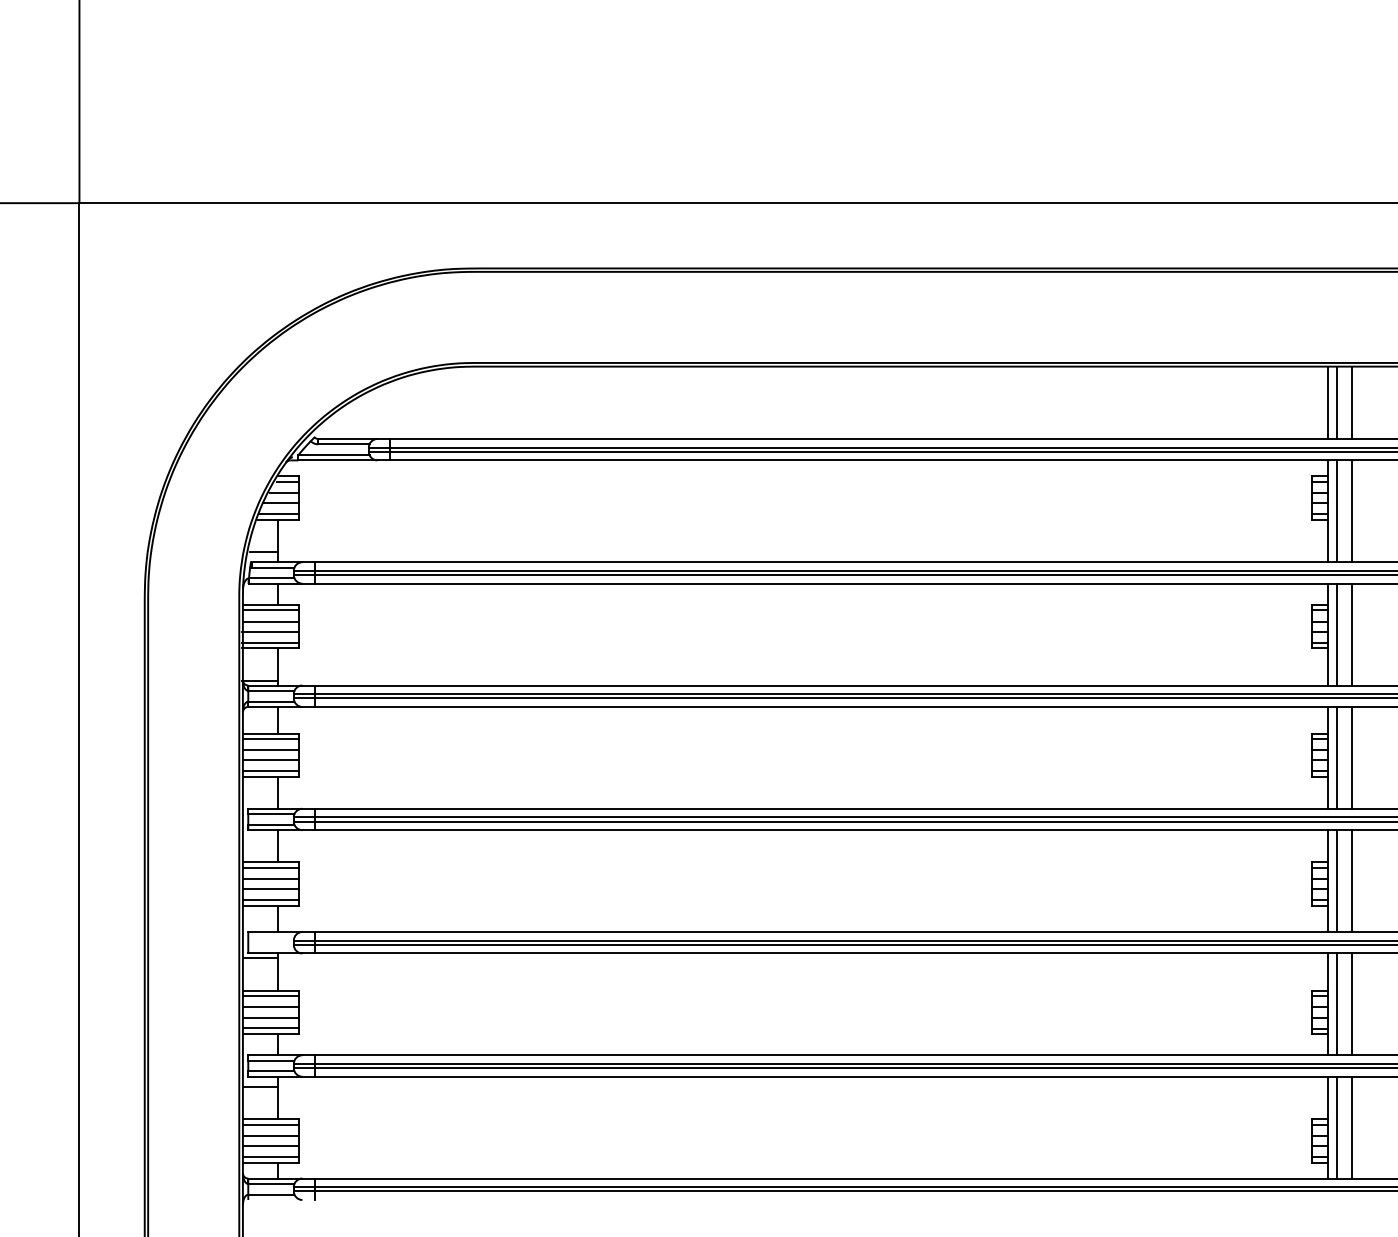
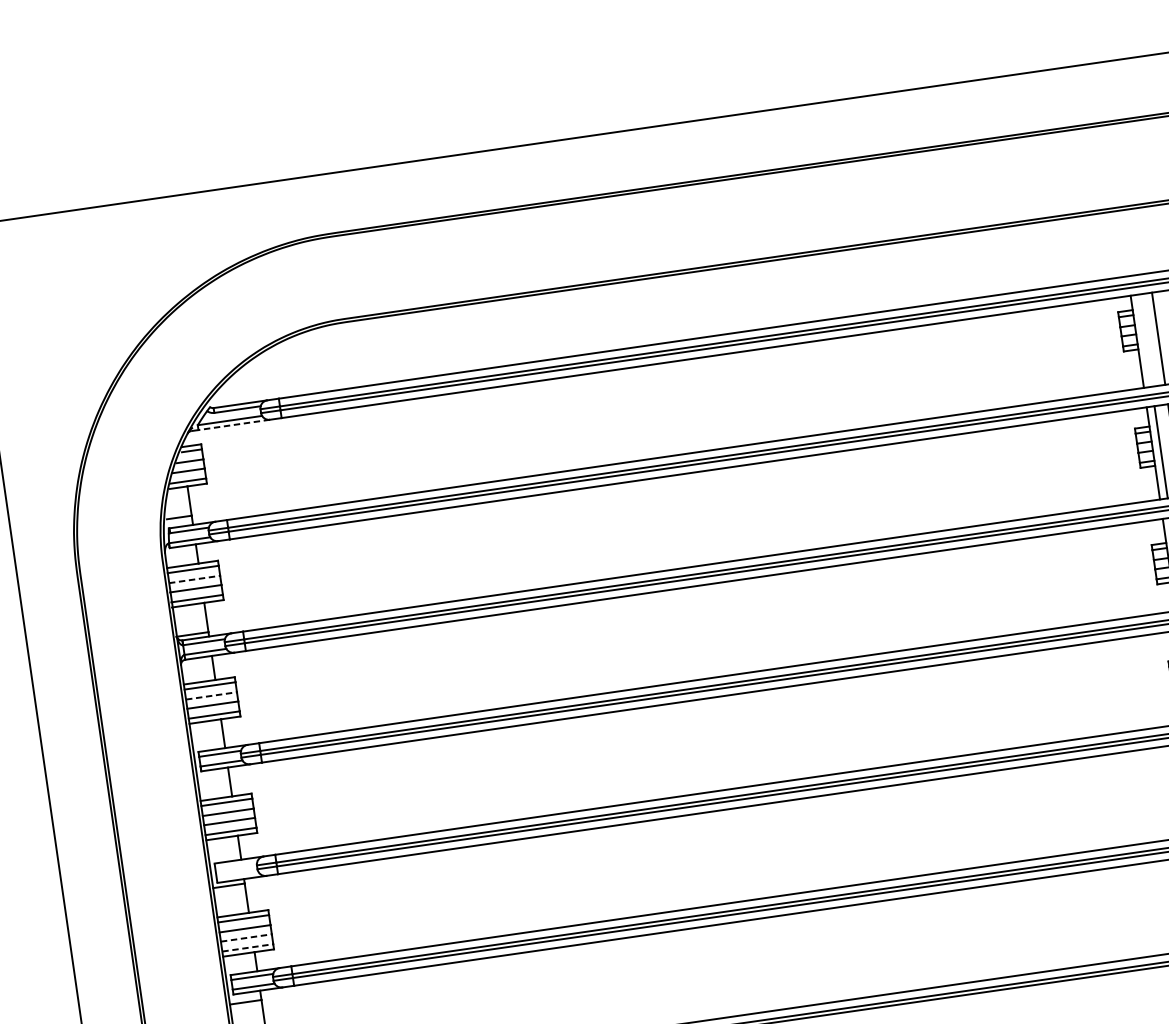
line: (1328, 402) -> (1123, 243), removed
line: (1336, 402) -> (1130, 242), removed
line: (1351, 402) -> (1144, 240), removed
line: (337, 460) -> (233, 425), solid -> dashed
line: (1336, 511) -> (1144, 340), removed
line: (271, 621) -> (195, 579), solid -> dashed
line: (271, 750) -> (211, 696), solid -> dashed
line: (271, 1017) -> (246, 937), solid -> dashed
line: (271, 1028) -> (248, 947), solid -> dashed

